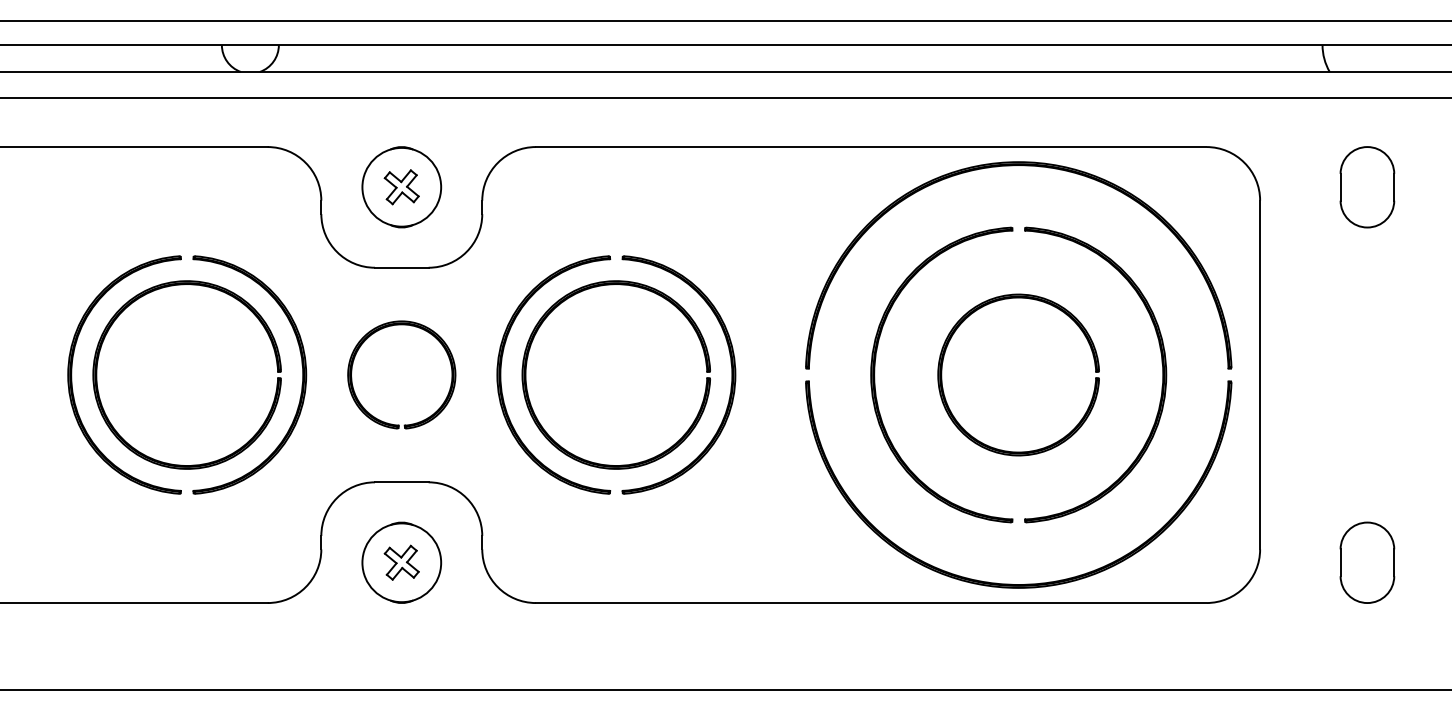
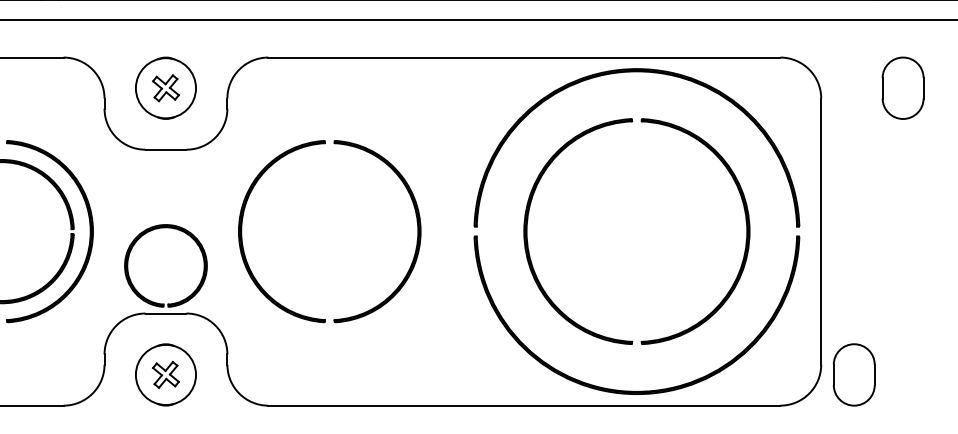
part: (995, 302) -> (619, 176), removed
part: (388, 327) -> (155, 229), moved
part: (536, 334) -> (268, 200), removed
part: (1367, 562) -> (854, 374), moved

